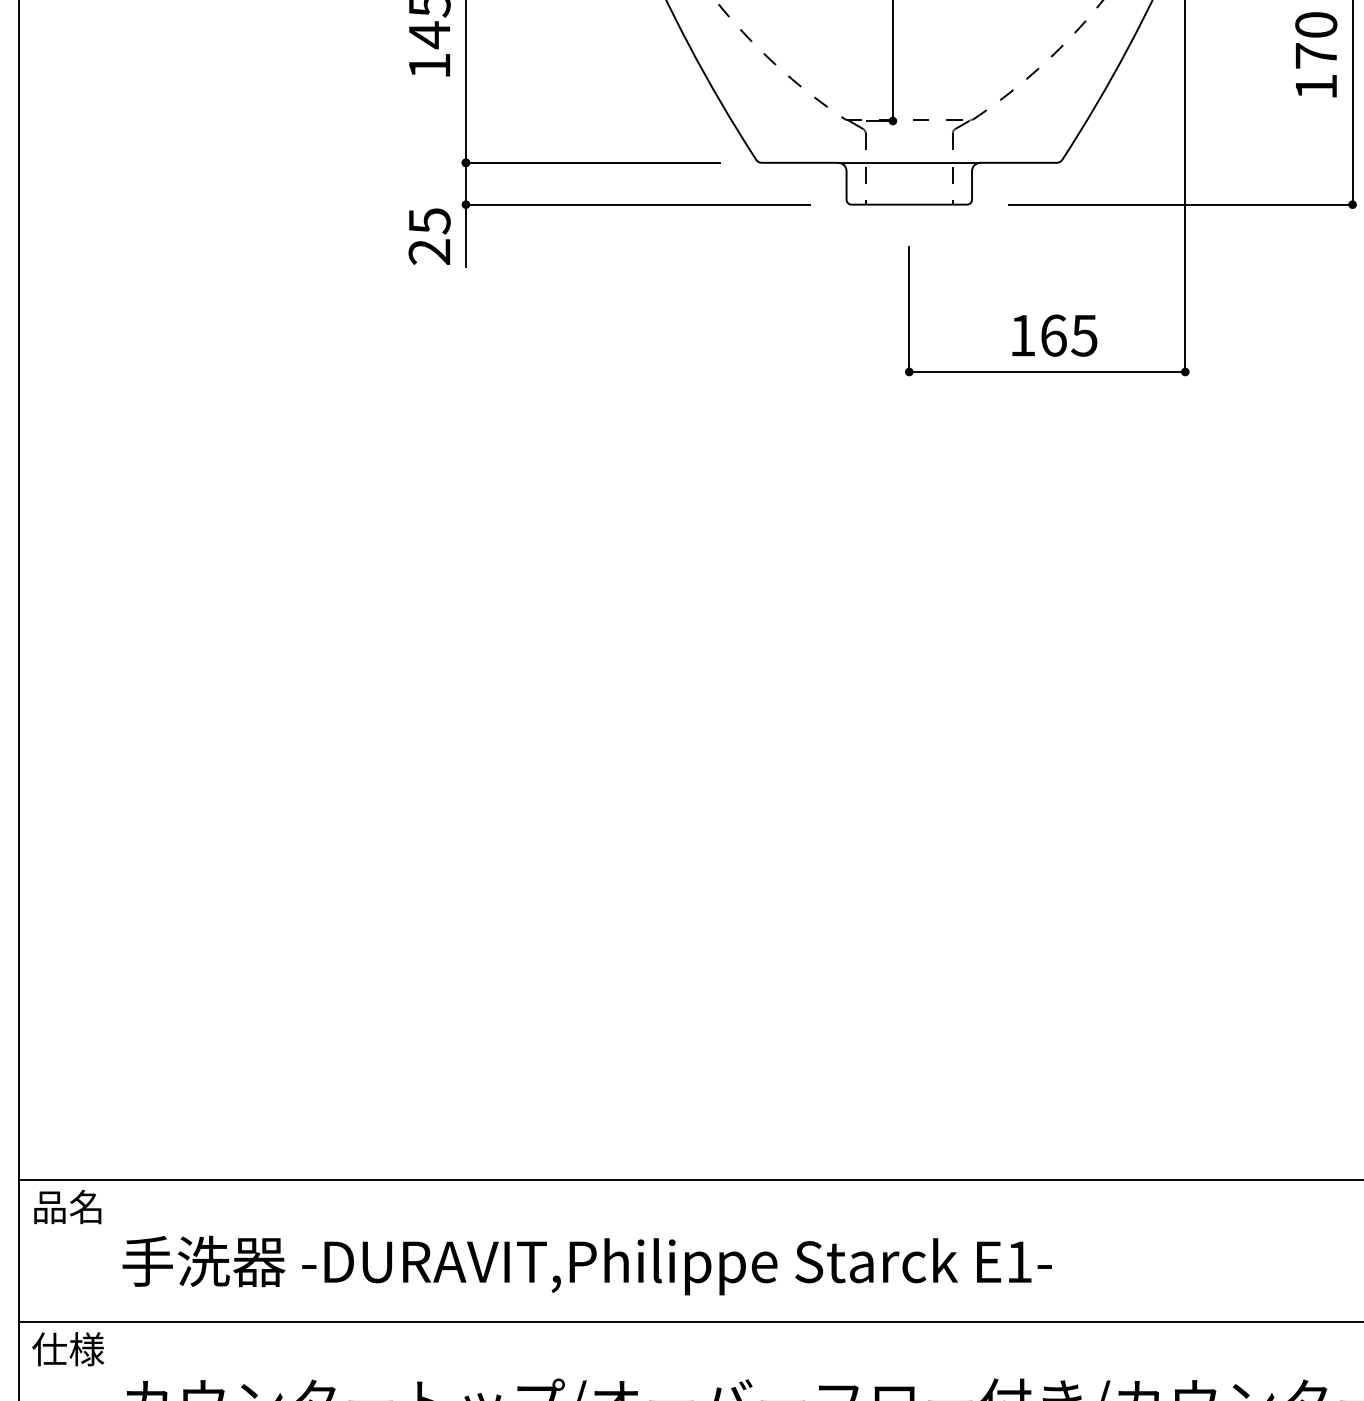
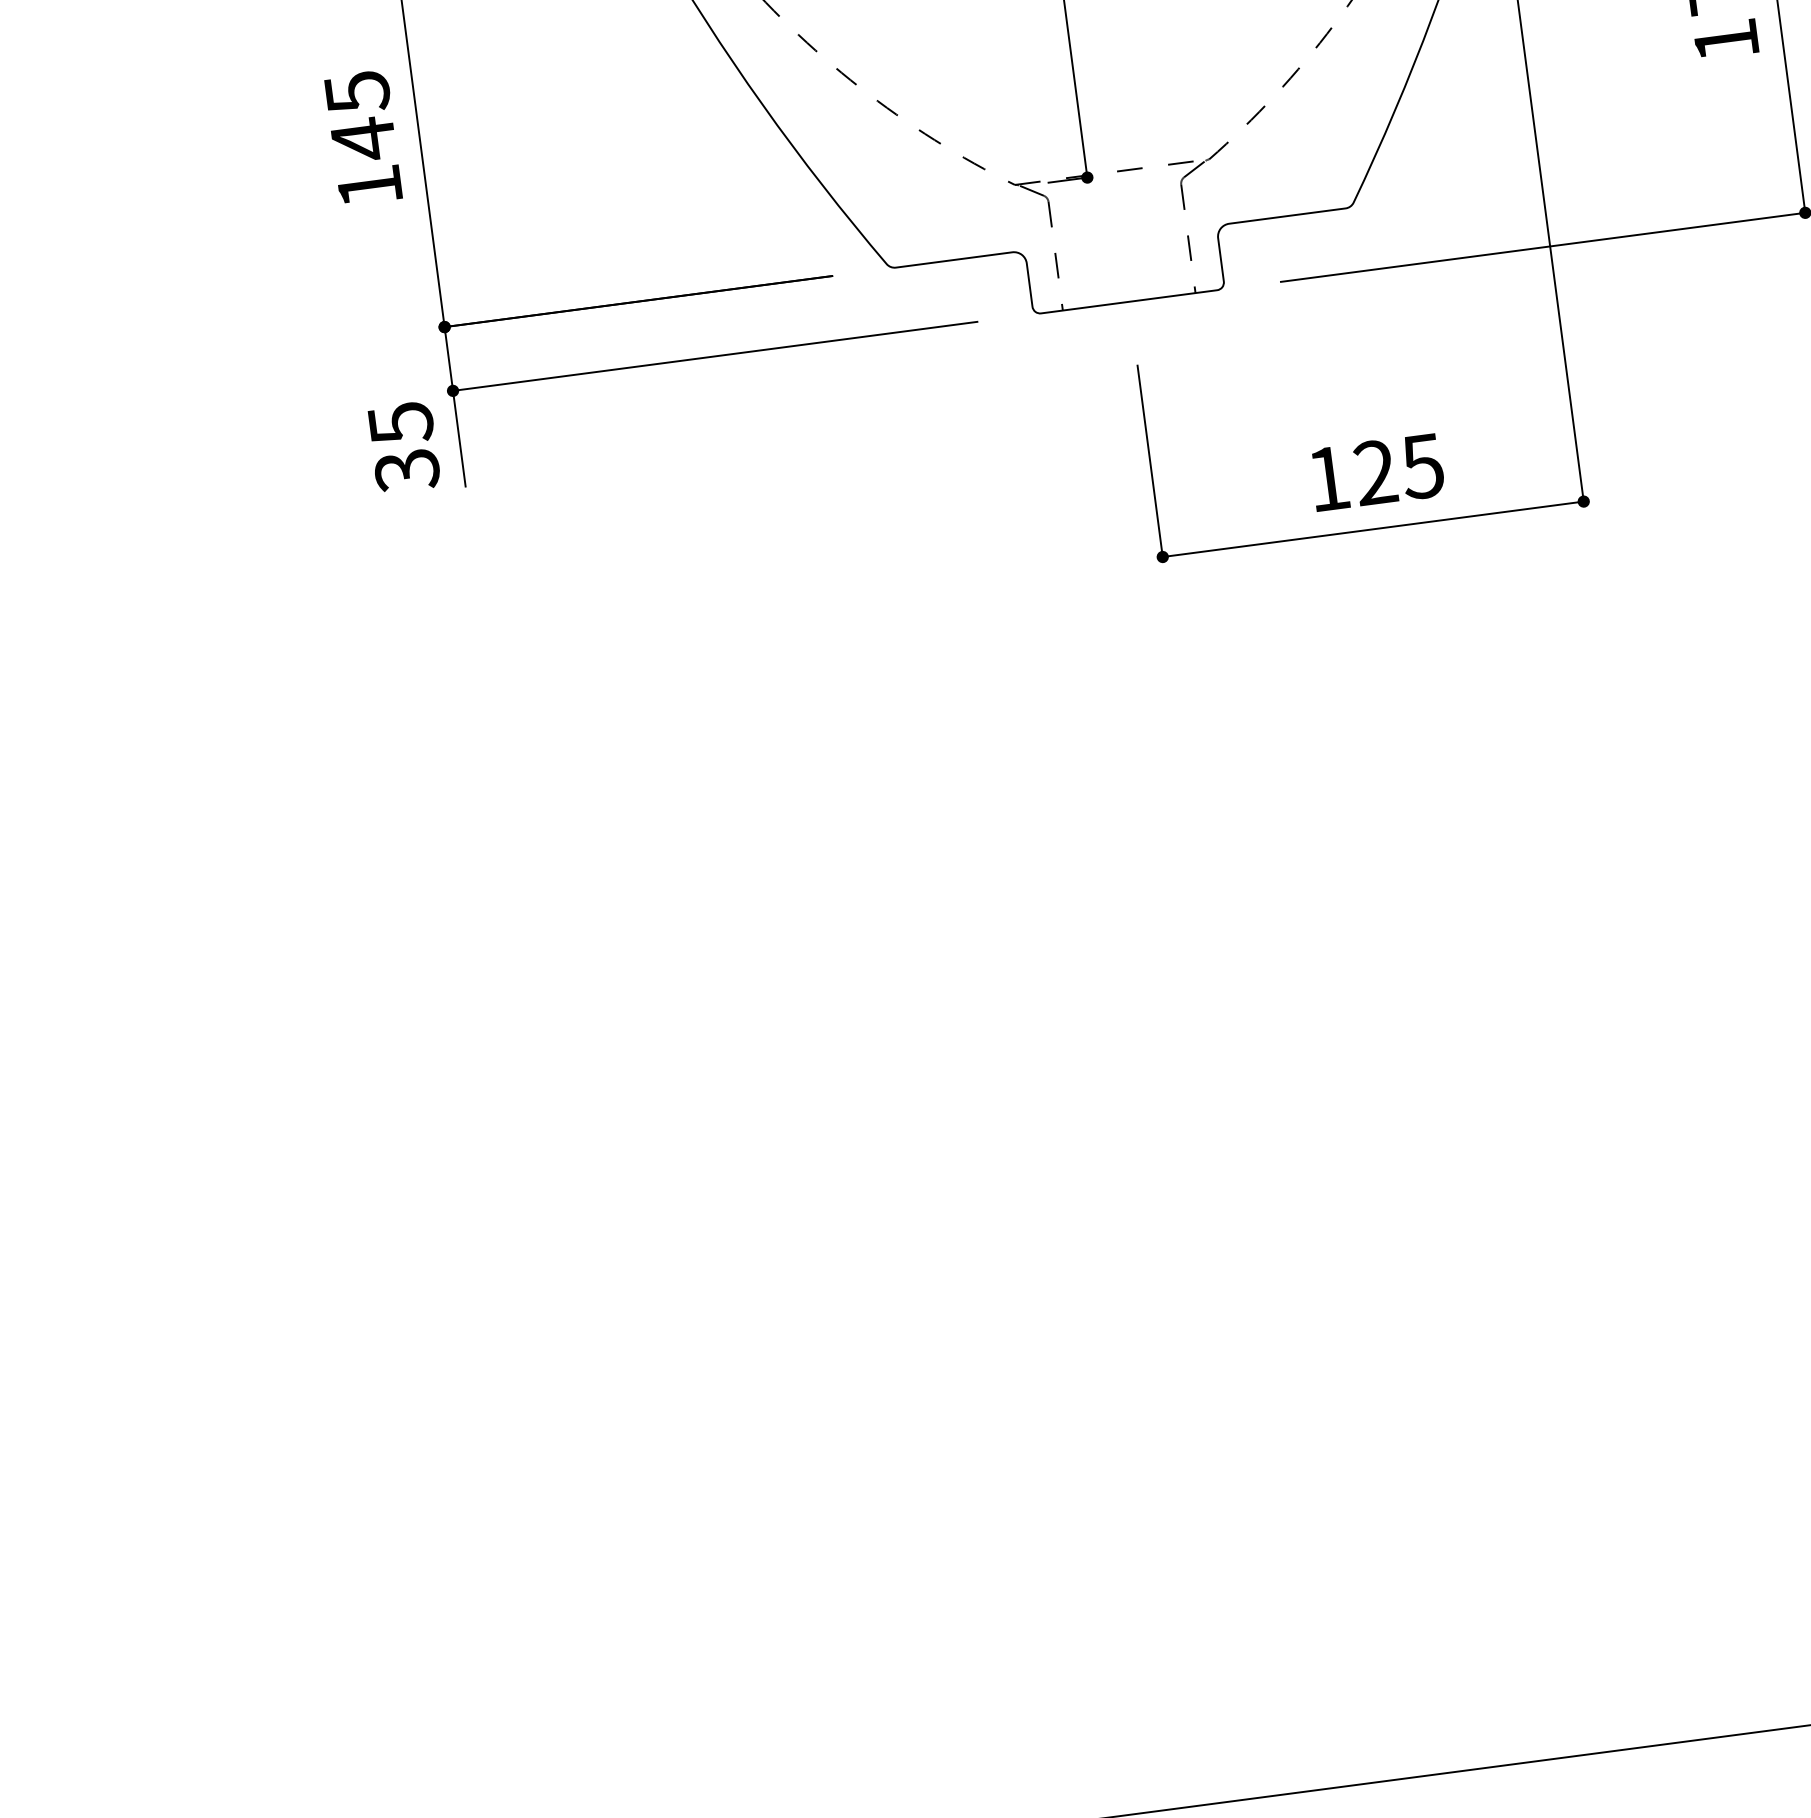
line: (909, 162) -> (1121, 237), removed
text: (429, 252) -> (407, 471), 25 -> 35
text: (1053, 335) -> (1375, 472), 165 -> 125

